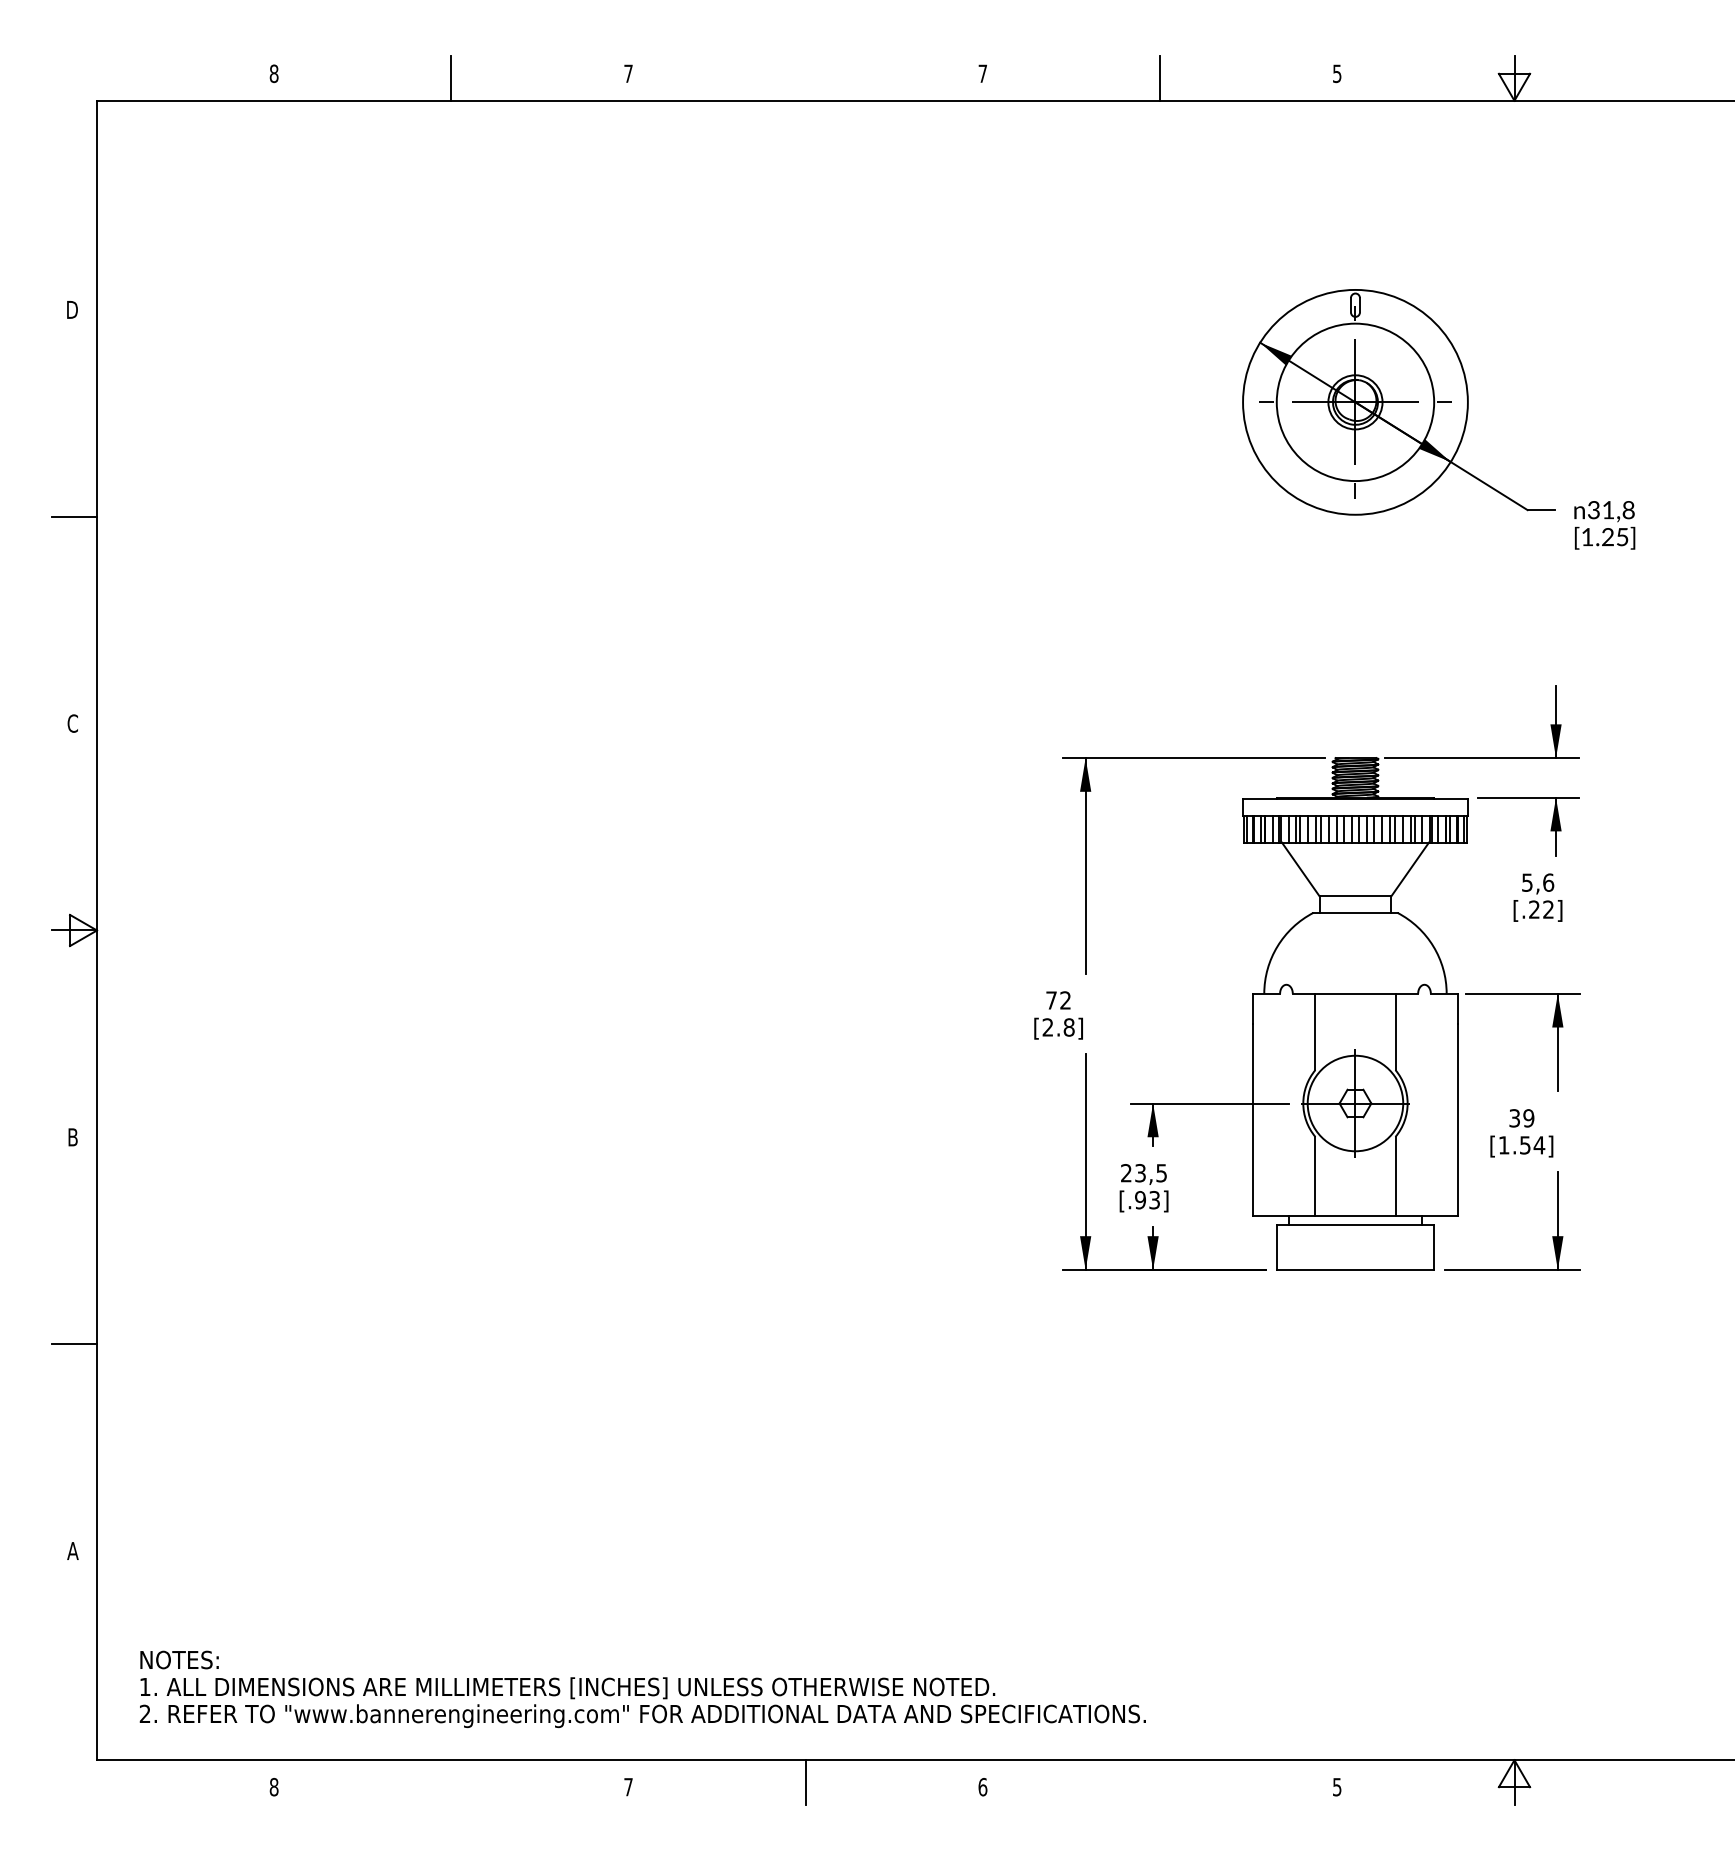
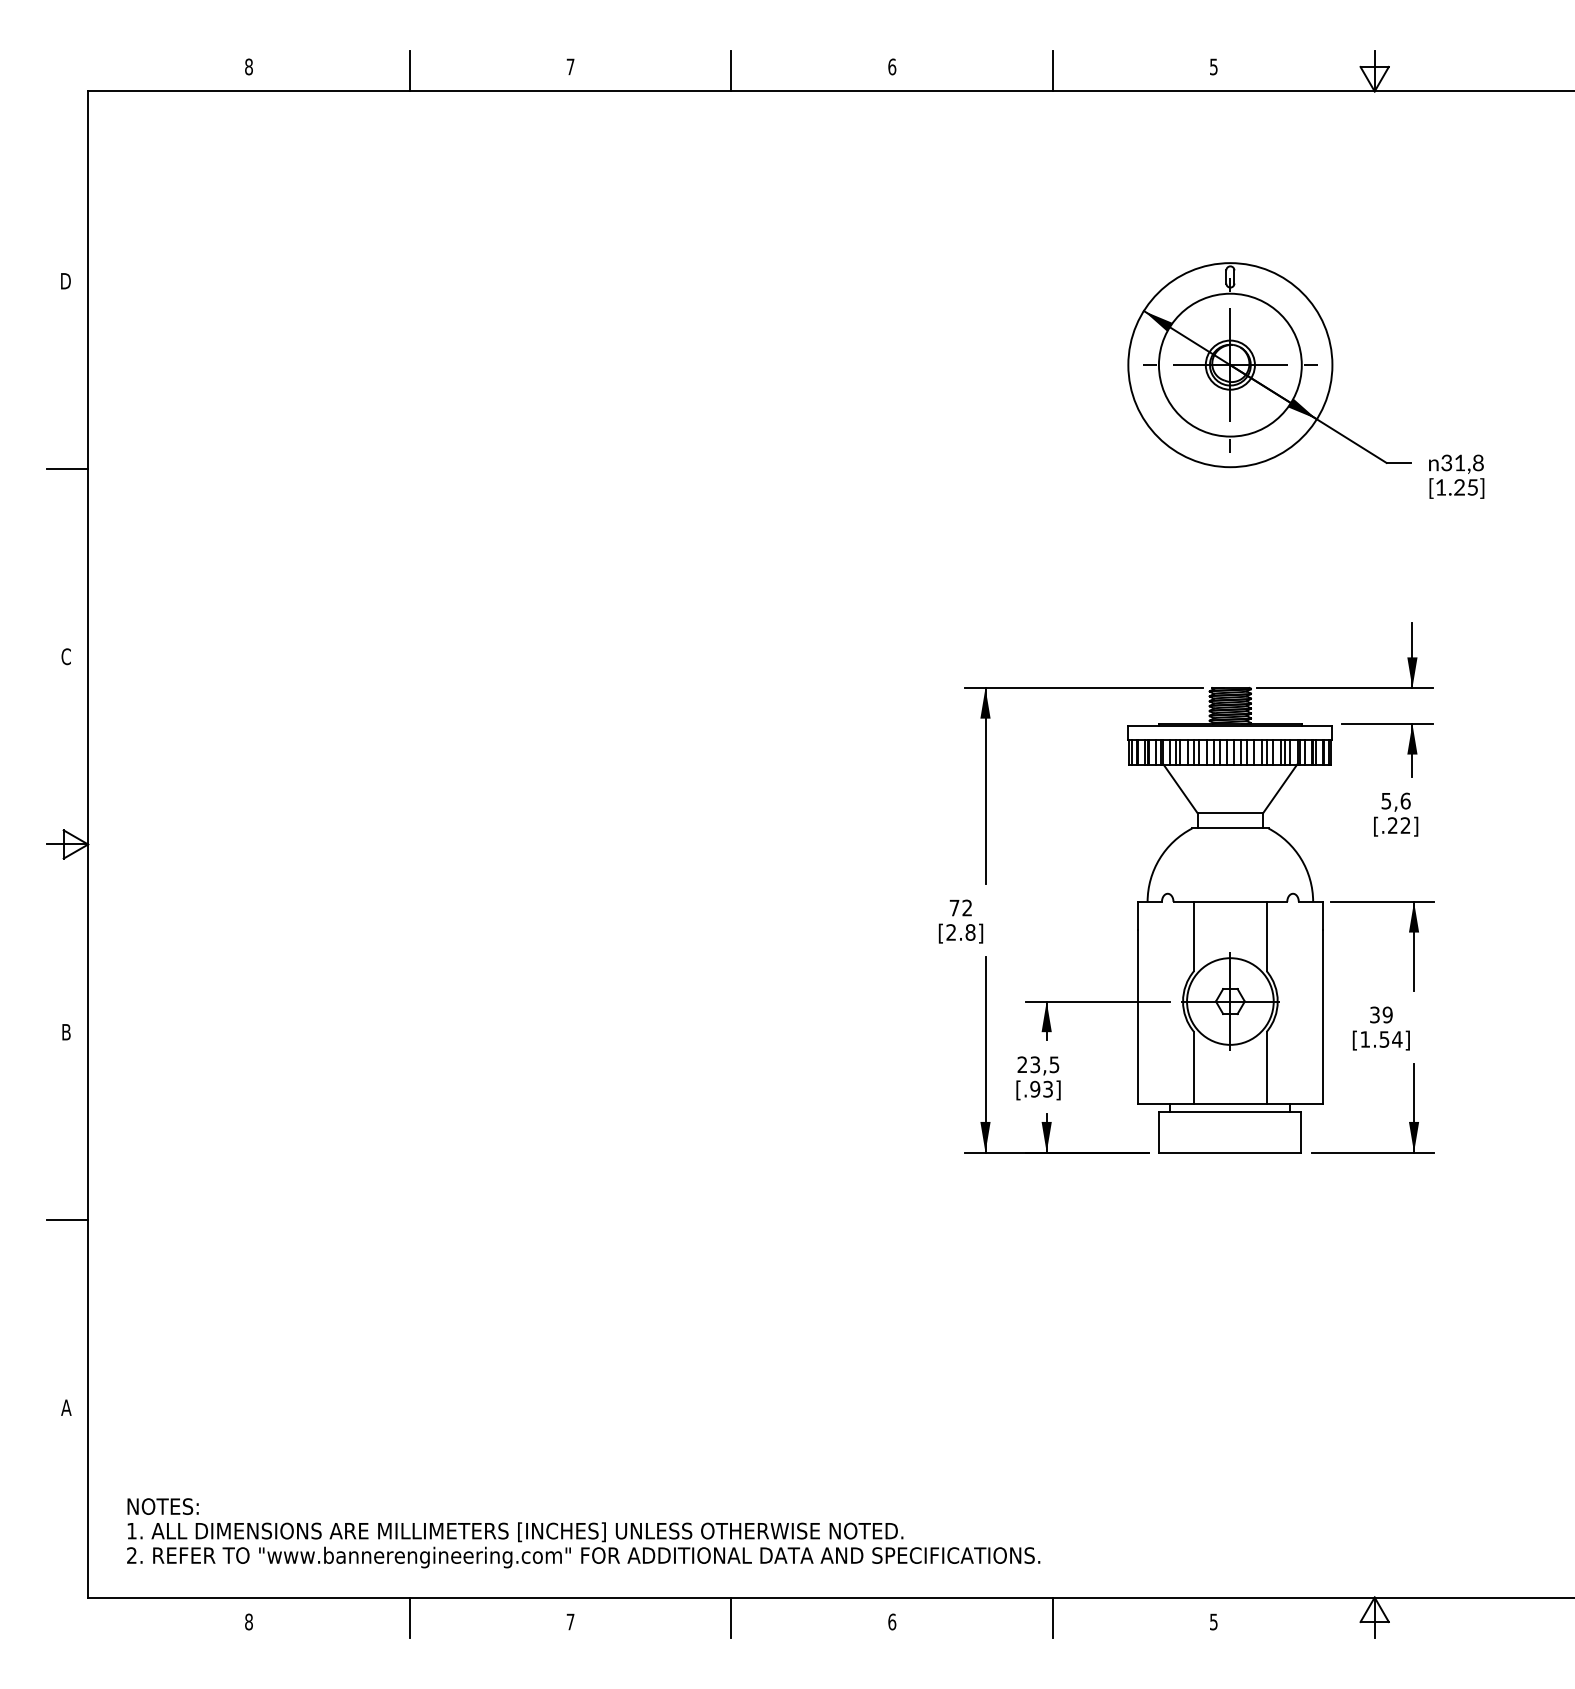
text: (982, 73) -> (891, 66), 7 -> 6
line: (805, 77) -> (731, 70), added
line: (451, 1782) -> (409, 1617), added
line: (1160, 1782) -> (1053, 1617), added

